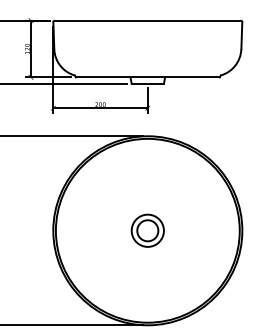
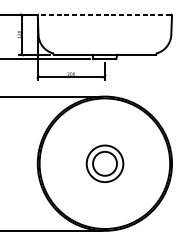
line: (147, 20) -> (104, 14), solid -> dashed
part: (147, 230) -> (104, 163), size x1.6

